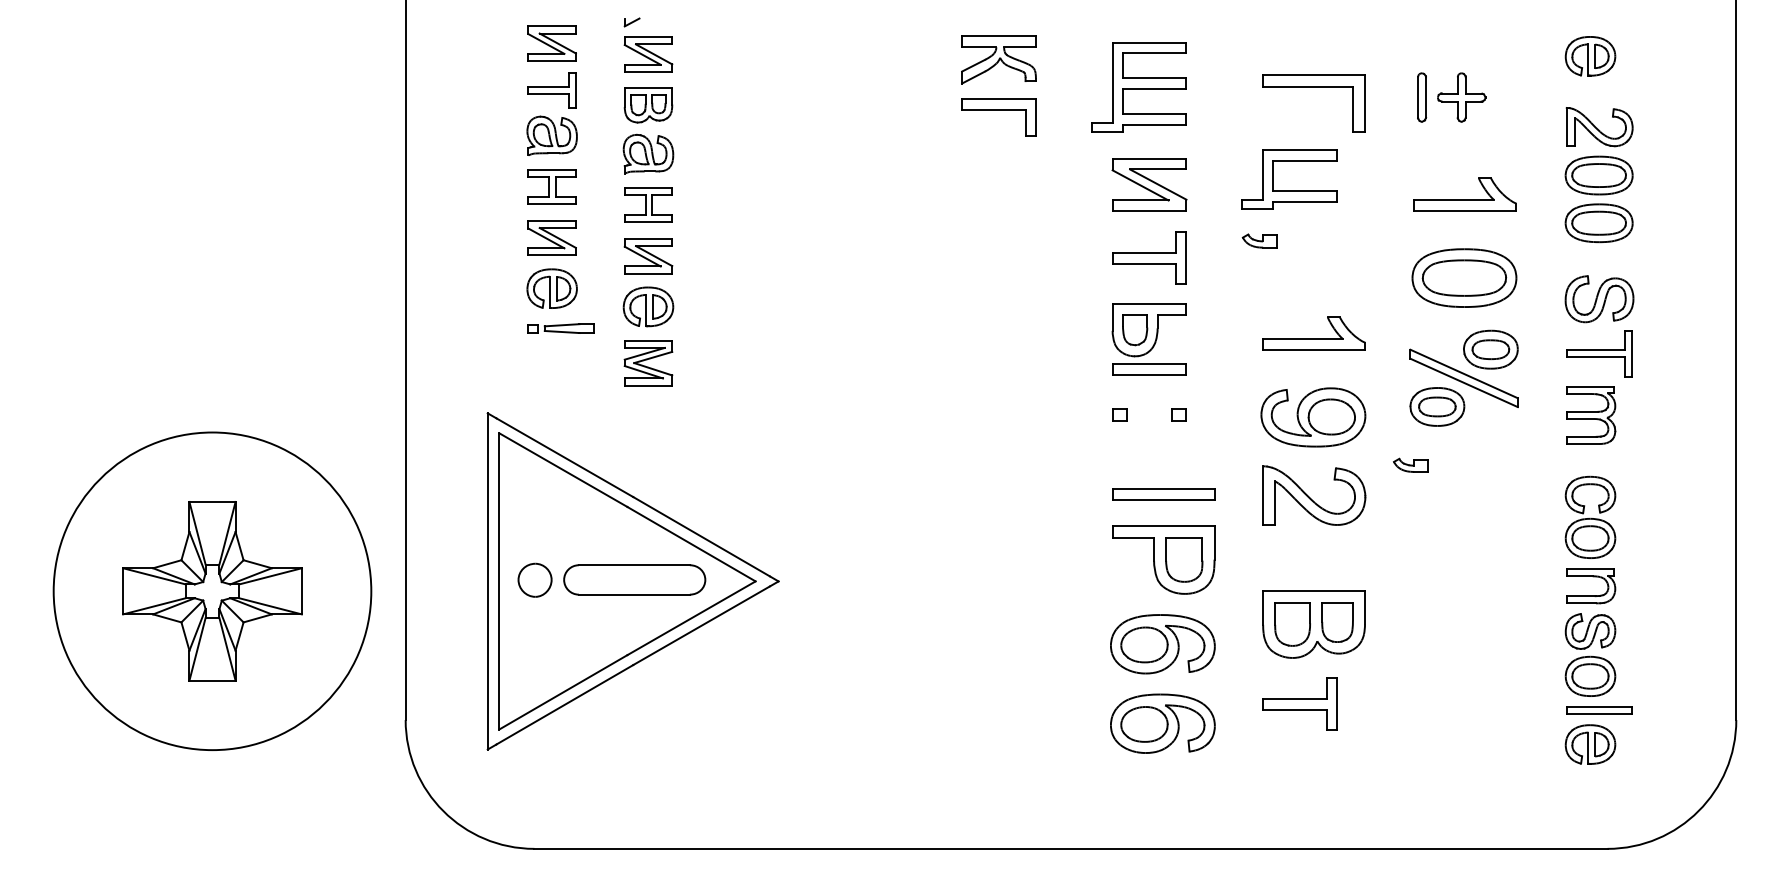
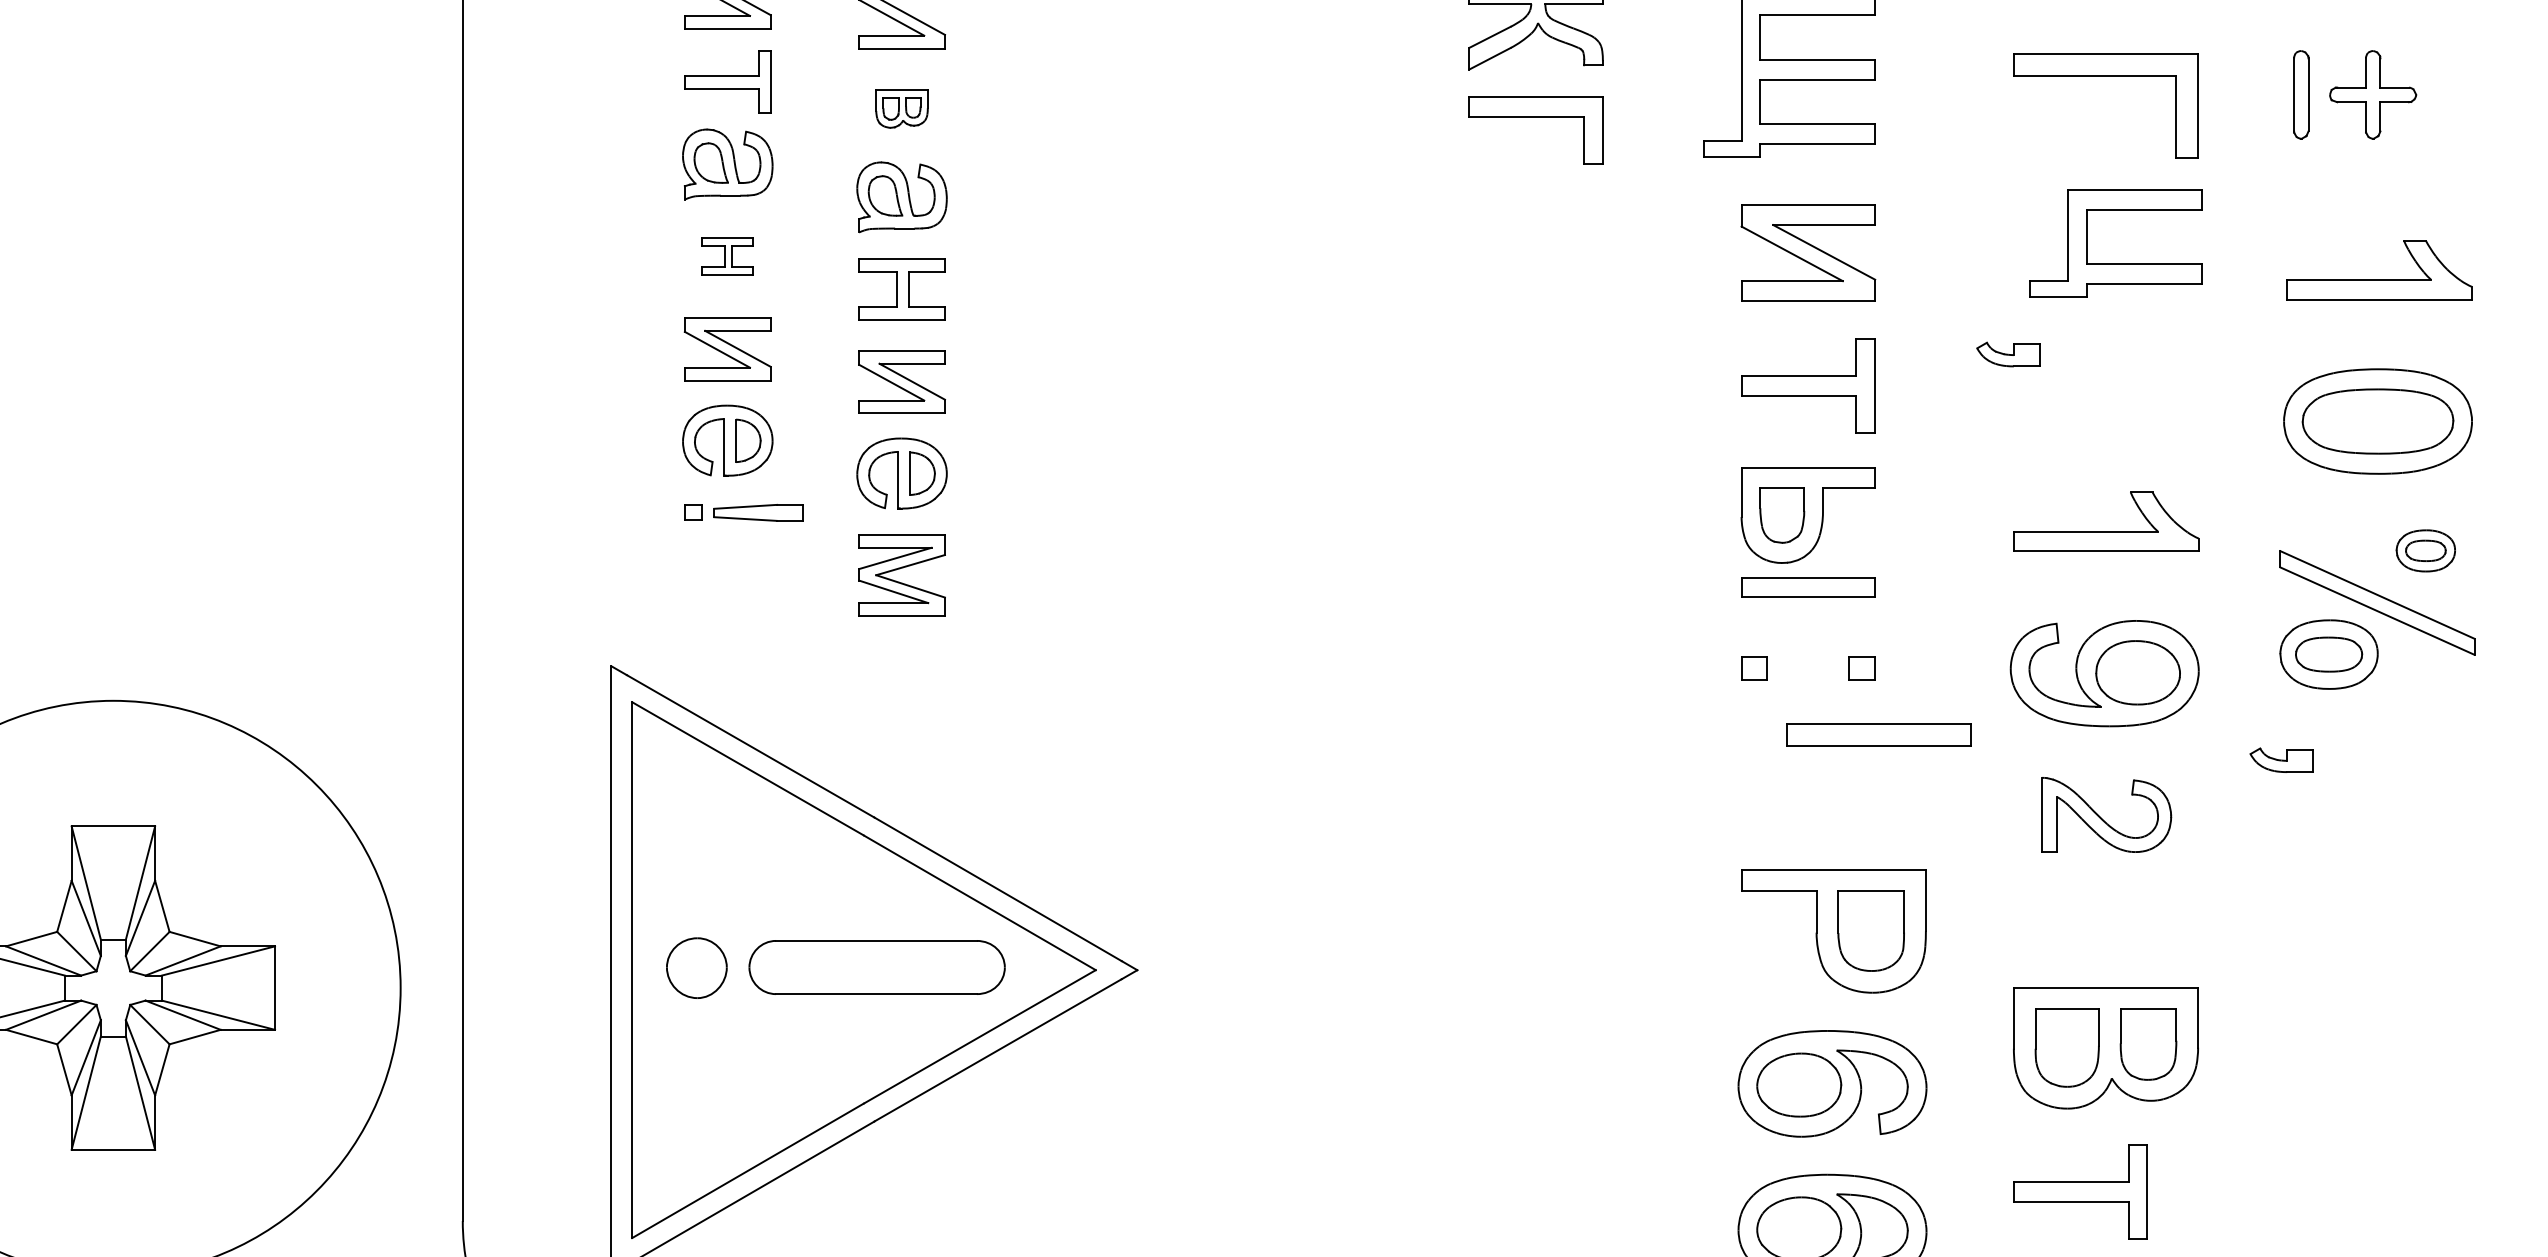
part: (648, 105) -> (902, 109), size x0.6
part: (551, 186) -> (726, 255), size x0.6
part: (1289, 190) -> (2115, 263), moved
part: (1490, 349) -> (2425, 550), size x0.6
part: (1163, 494) -> (1878, 735), moved
part: (1314, 495) -> (2106, 814), size x0.7

